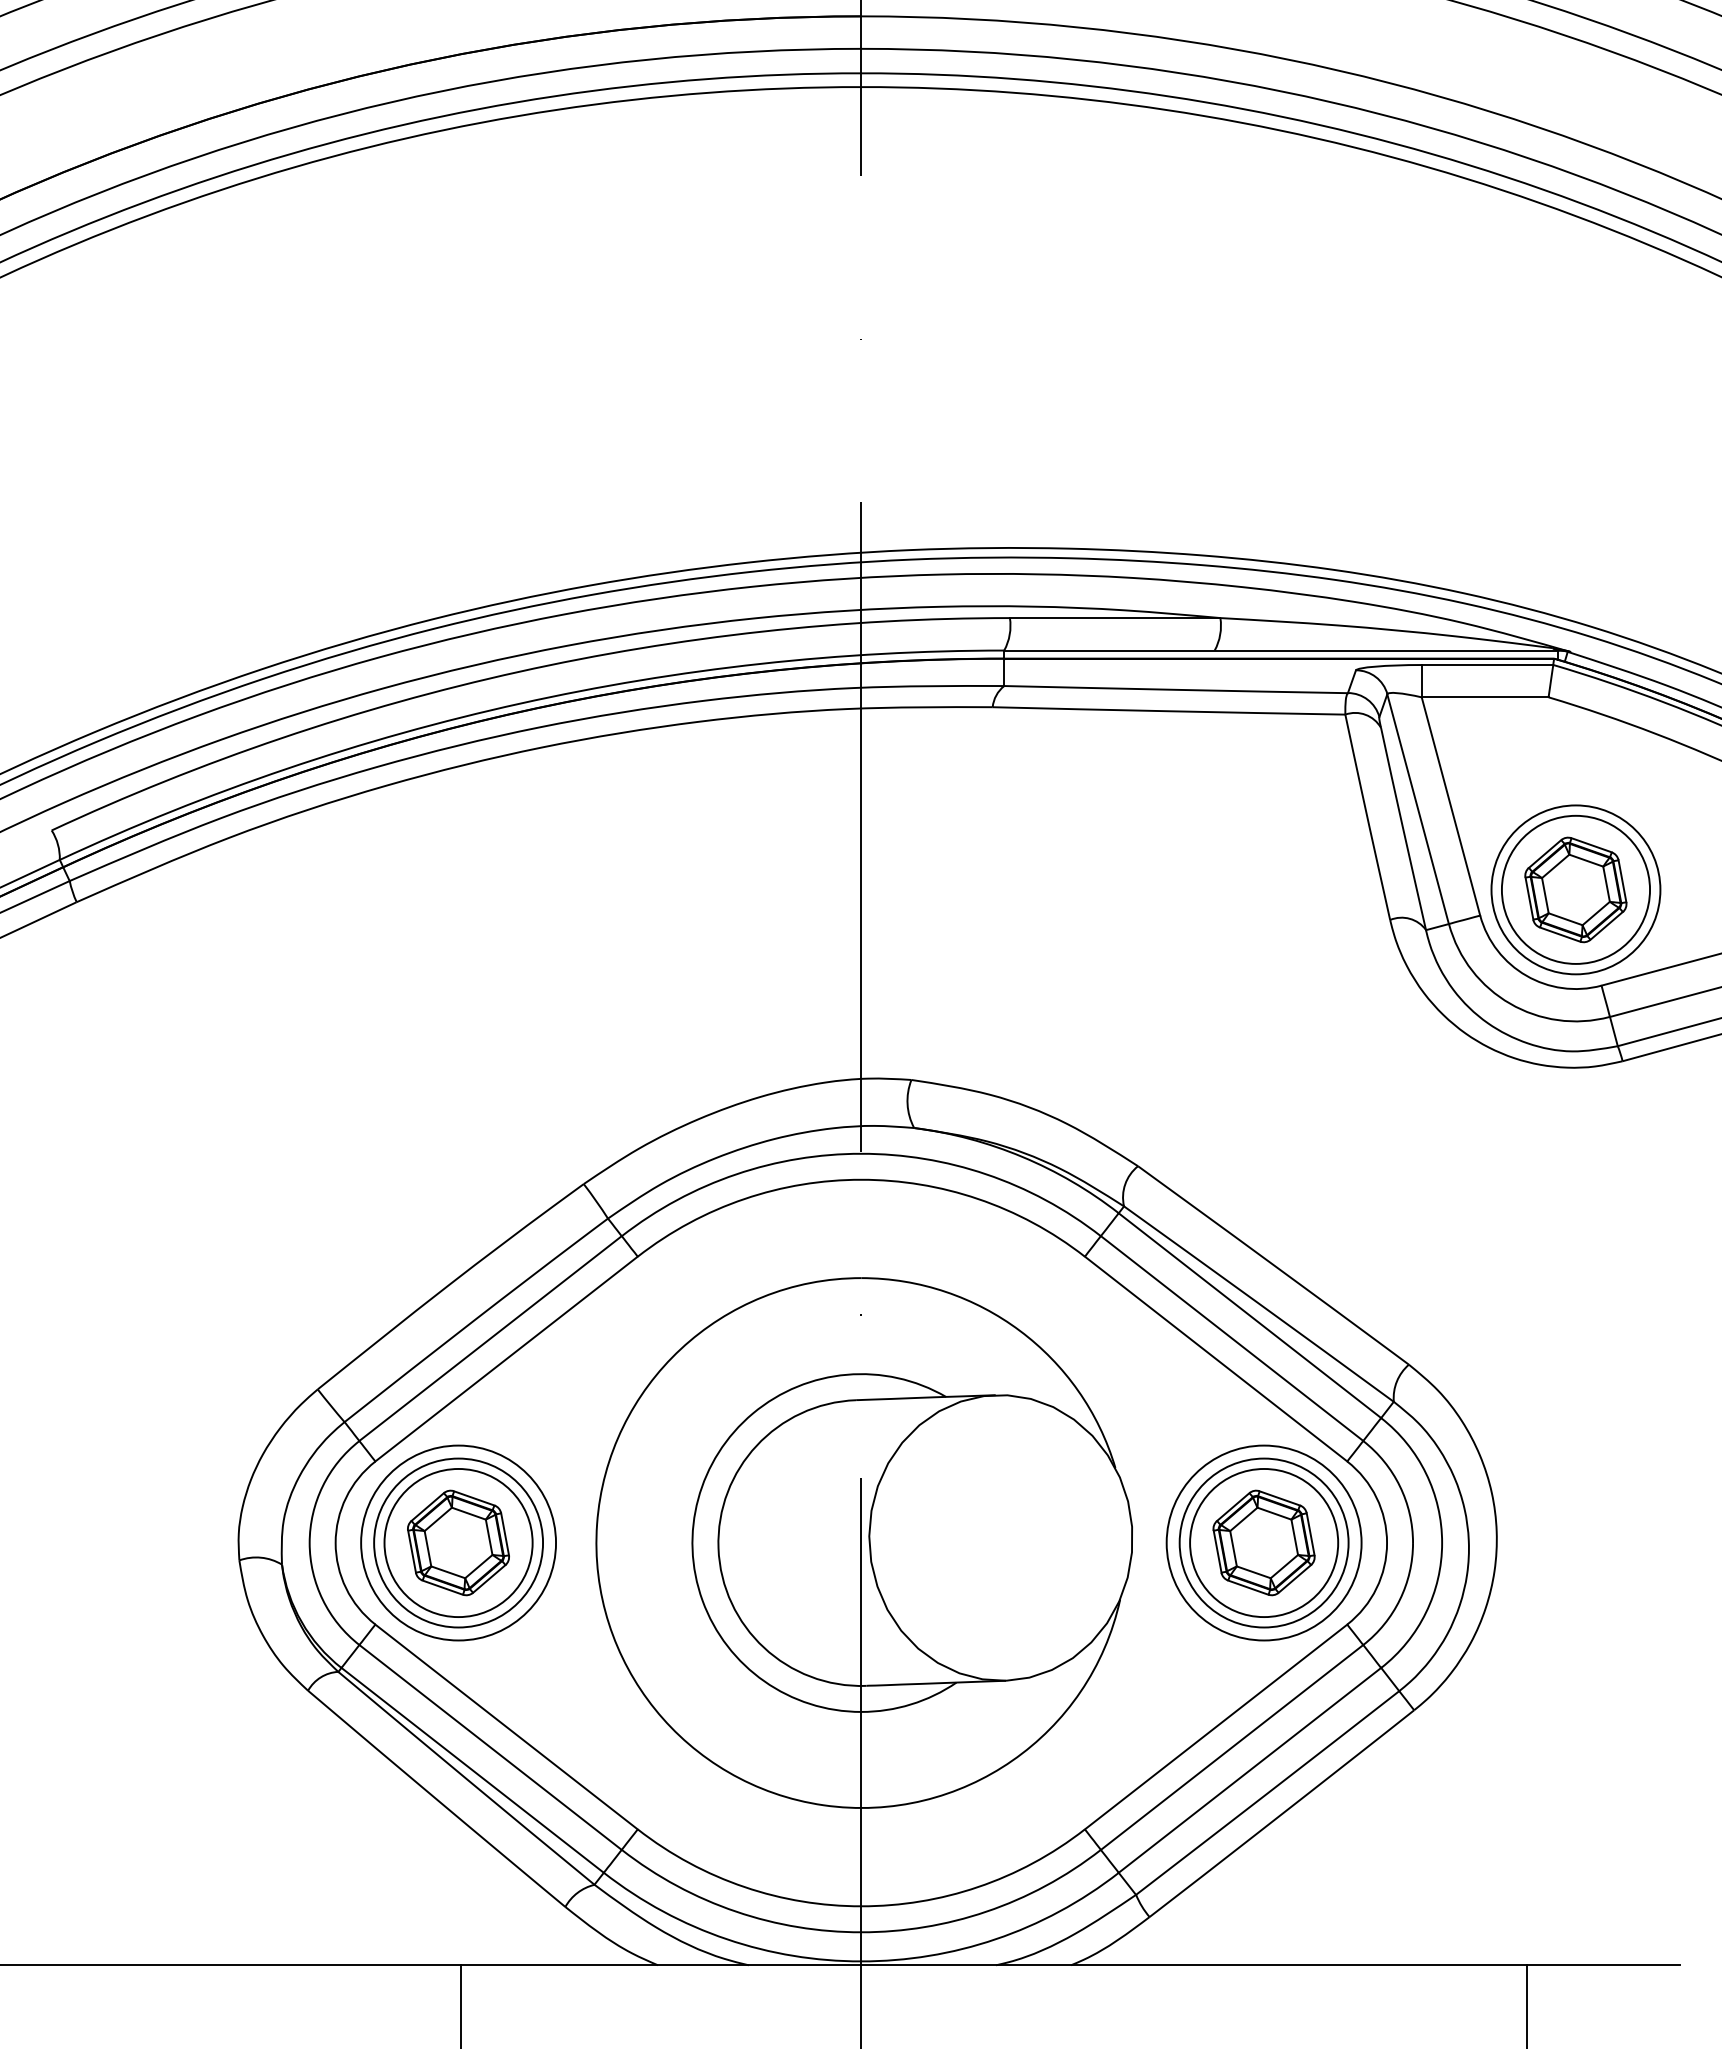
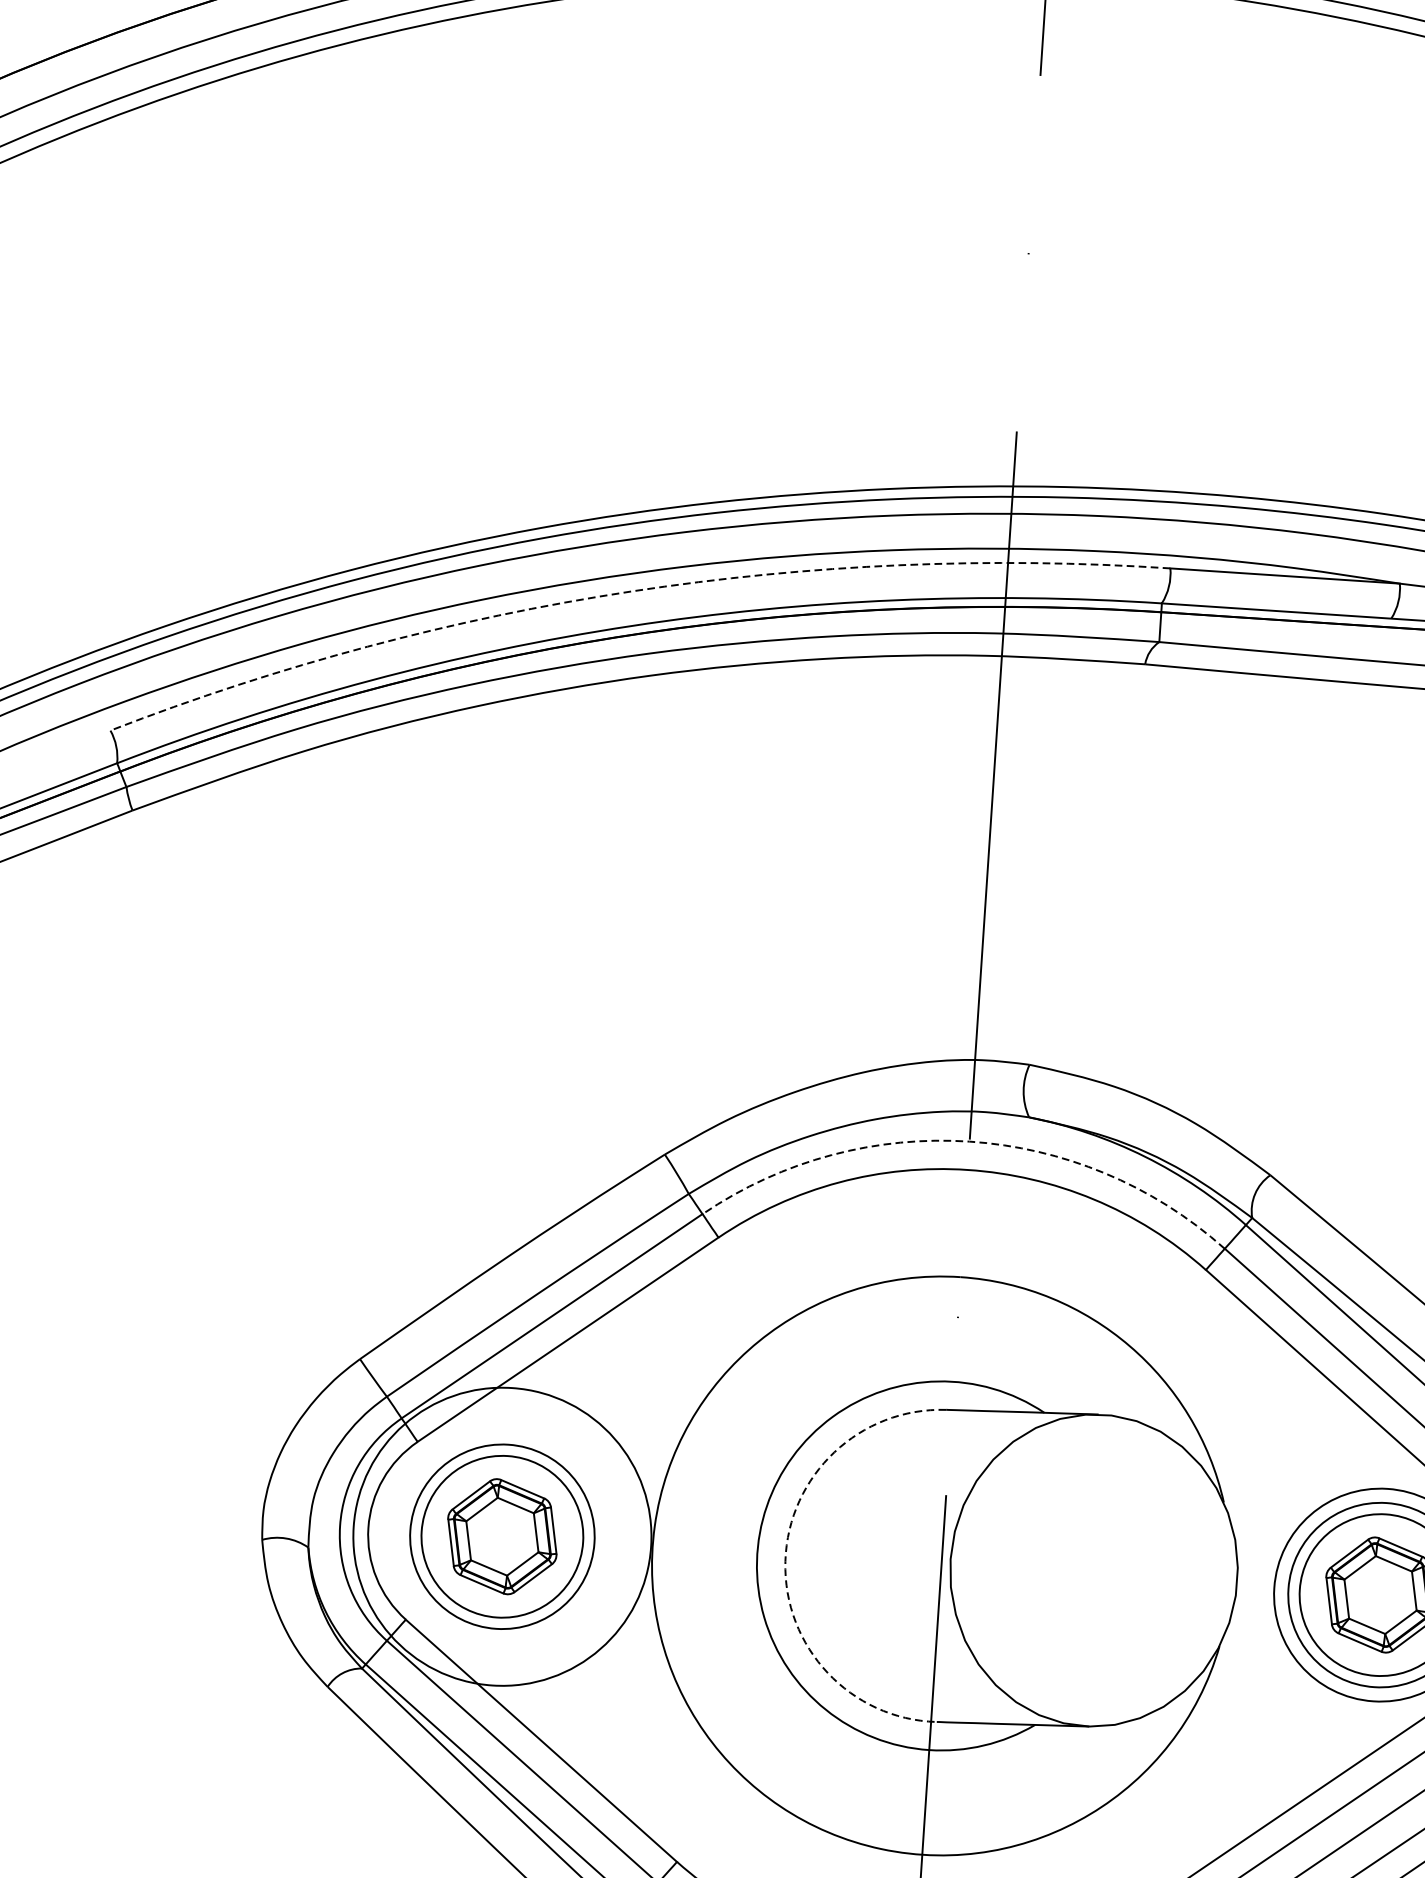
arc: (519, 671) -> (631, 591), solid -> dashed
arc: (861, 1153) -> (969, 1141), solid -> dashed
circle: (458, 1542) -> (502, 1536), size x1.4
arc: (718, 1548) -> (785, 1561), solid -> dashed

